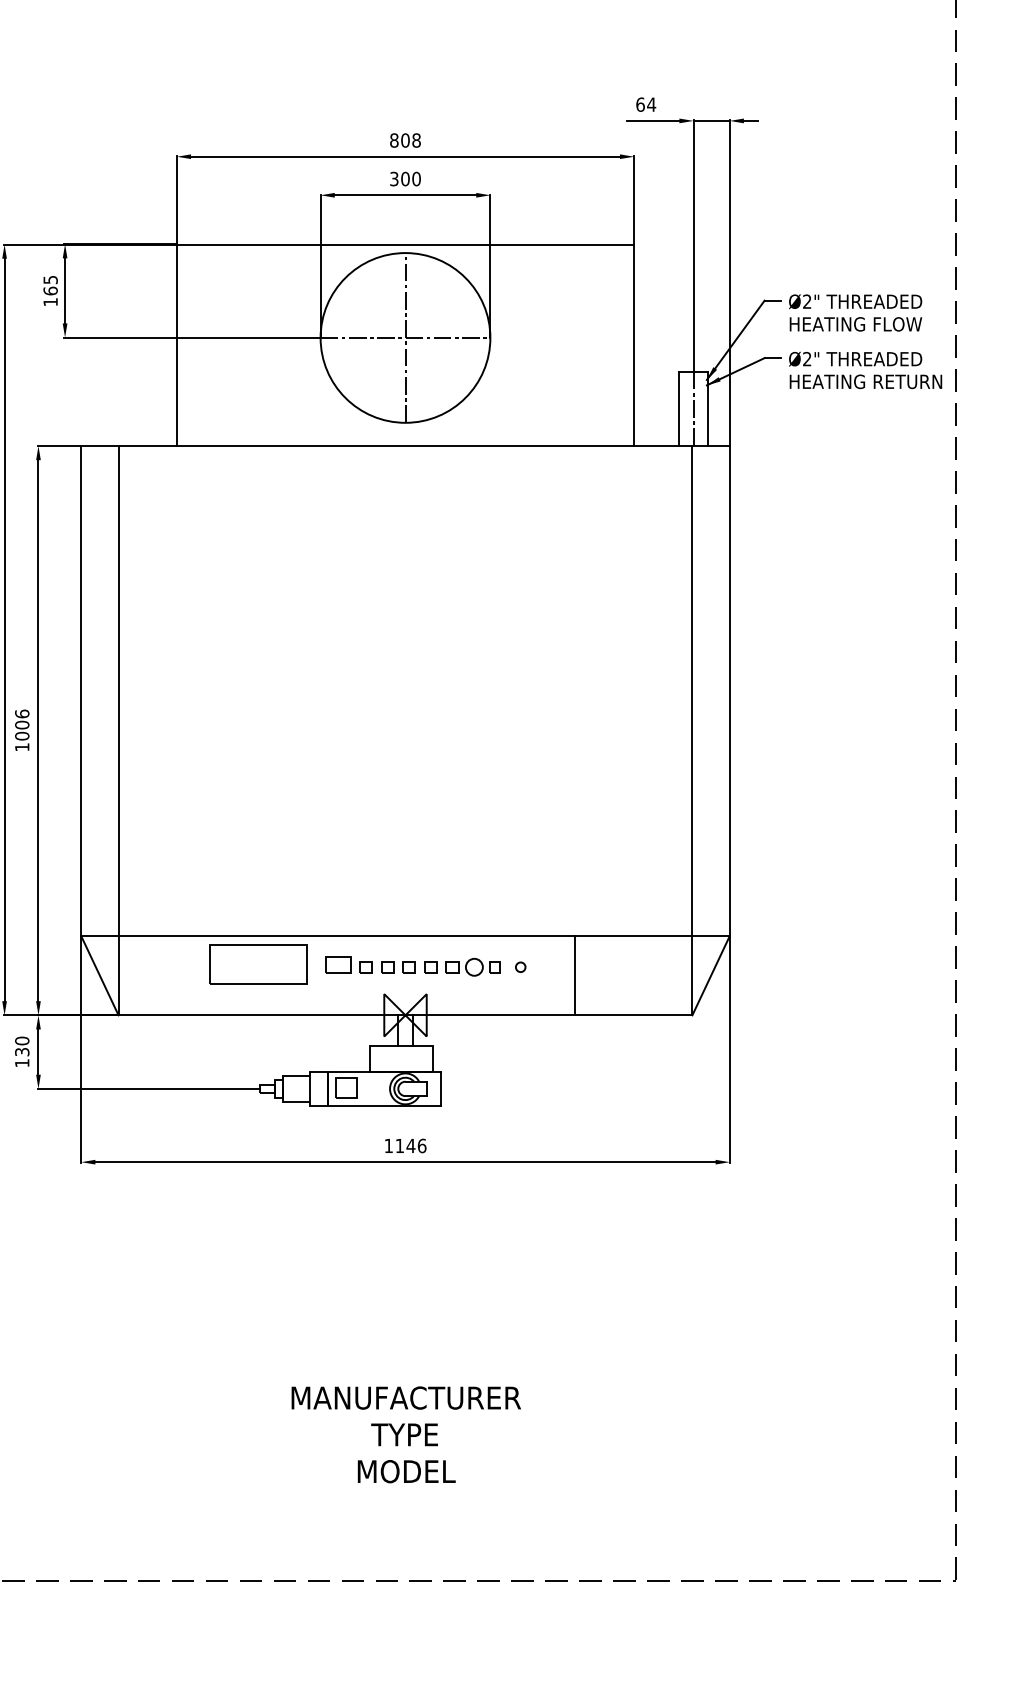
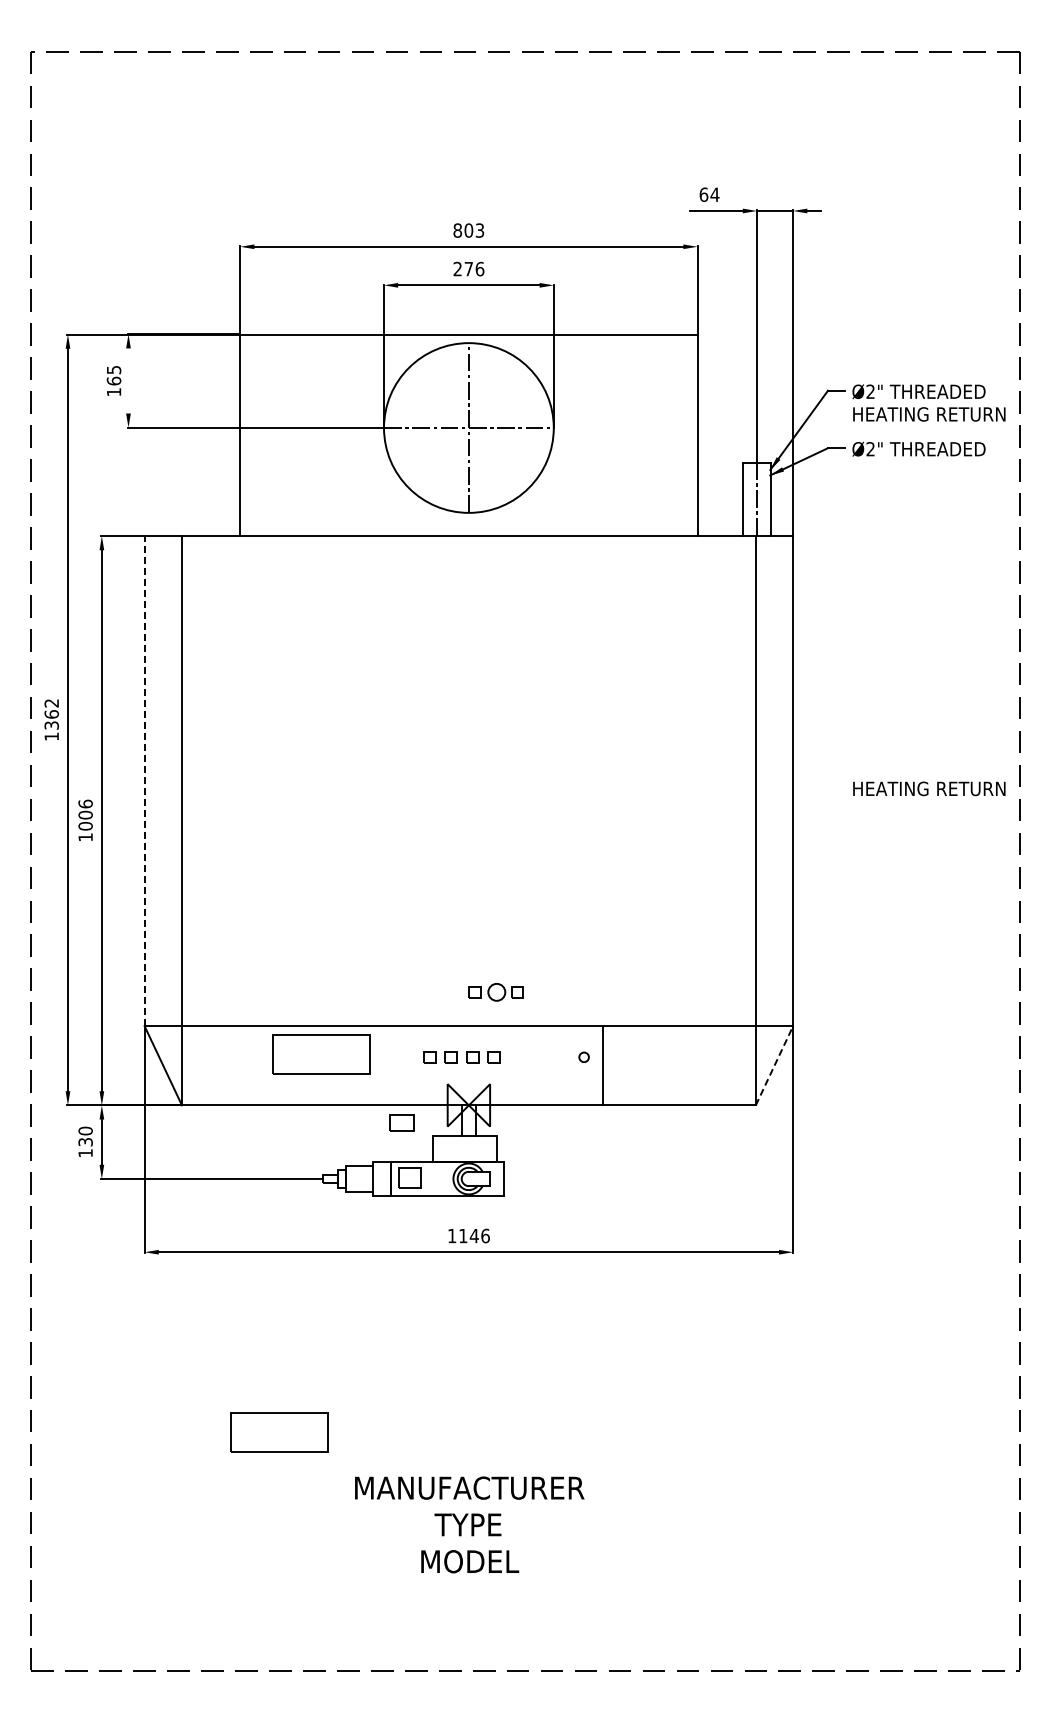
text: (416, 140) -> (479, 230), 808 -> 803
text: (405, 178) -> (468, 268), 300 -> 276
line: (65, 290) -> (128, 380), removed
text: (909, 324) -> (972, 414), HEATING FLOW -> HEATING RETURN
text: (866, 381) -> (929, 788), moved
line: (81, 690) -> (144, 780), solid -> dashed
part: (338, 964) -> (401, 1122), moved
part: (473, 967) -> (495, 992), moved
line: (575, 975) -> (603, 1065), moved
line: (711, 975) -> (774, 1065), solid -> dashed
part: (216, 1342) -> (279, 1432), added

